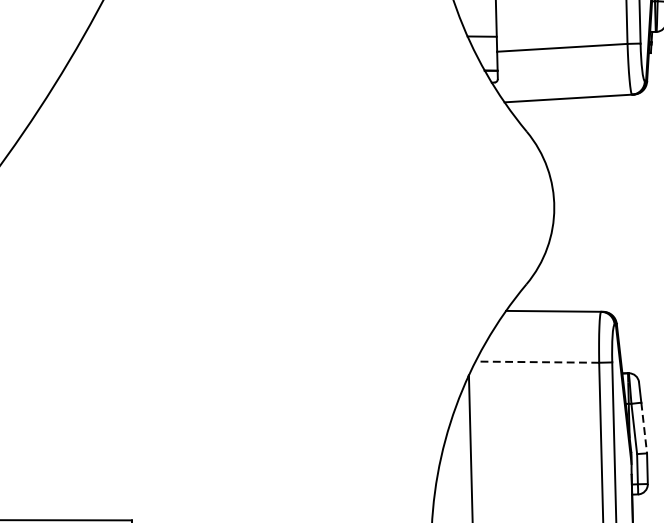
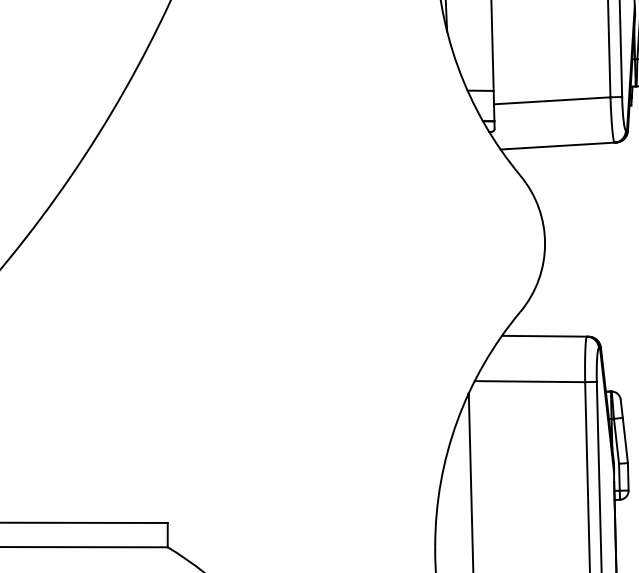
line: (536, 362) -> (529, 381), dashed -> solid
line: (644, 428) -> (625, 440), dashed -> solid

